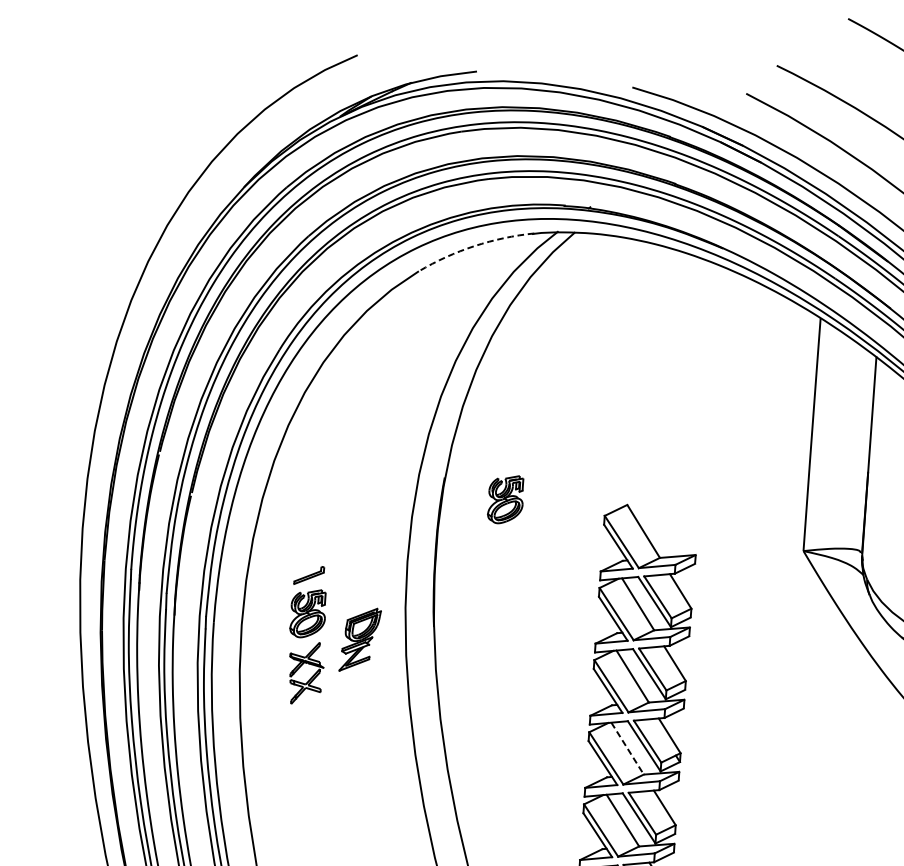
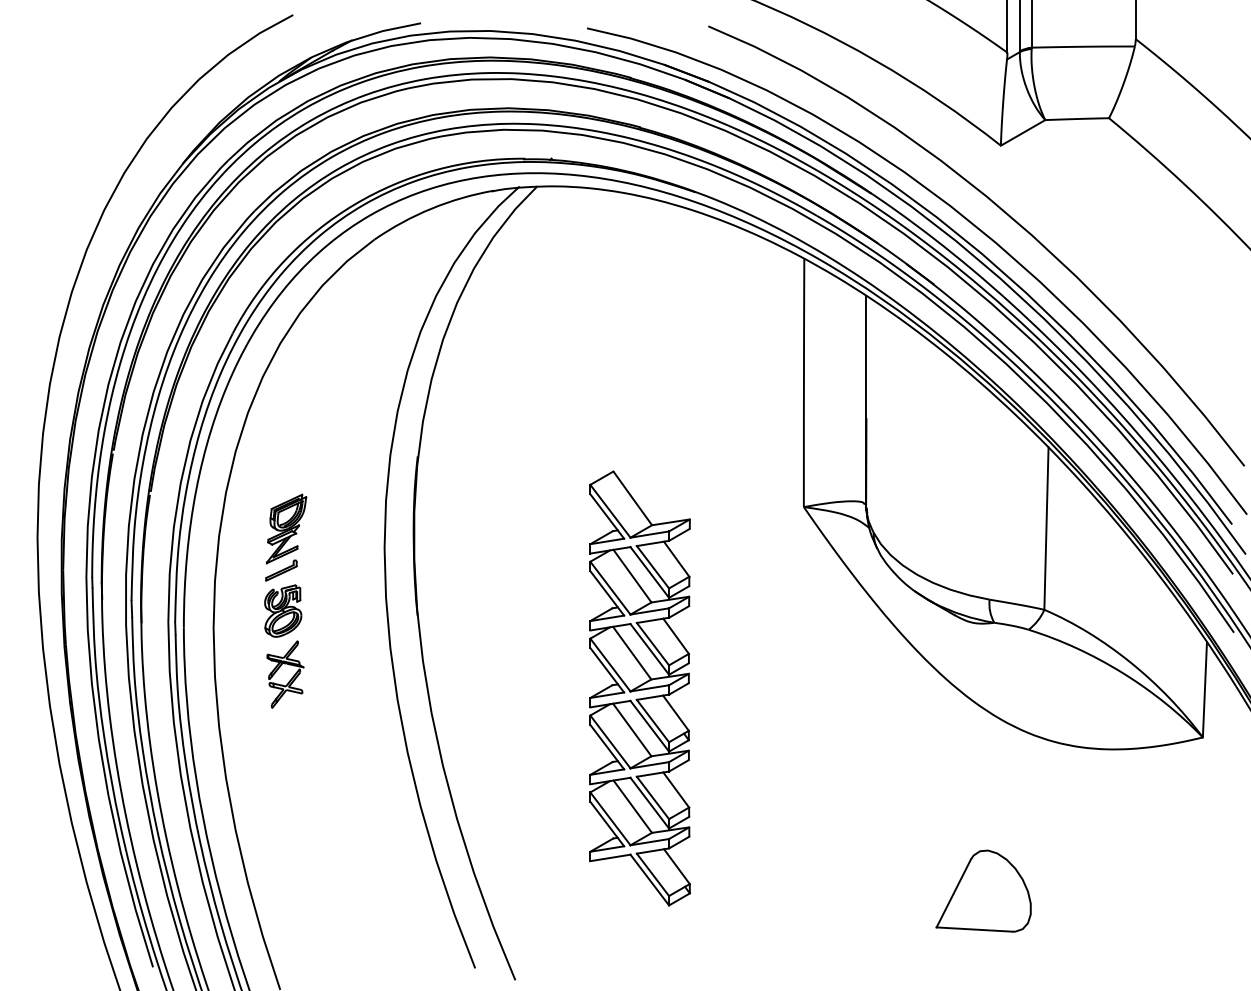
arc: (474, 245) -> (431, 208), dashed -> solid
part: (506, 499) -> (484, 474), removed
part: (360, 639) -> (286, 528), moved
line: (627, 749) -> (632, 730), dashed -> solid

